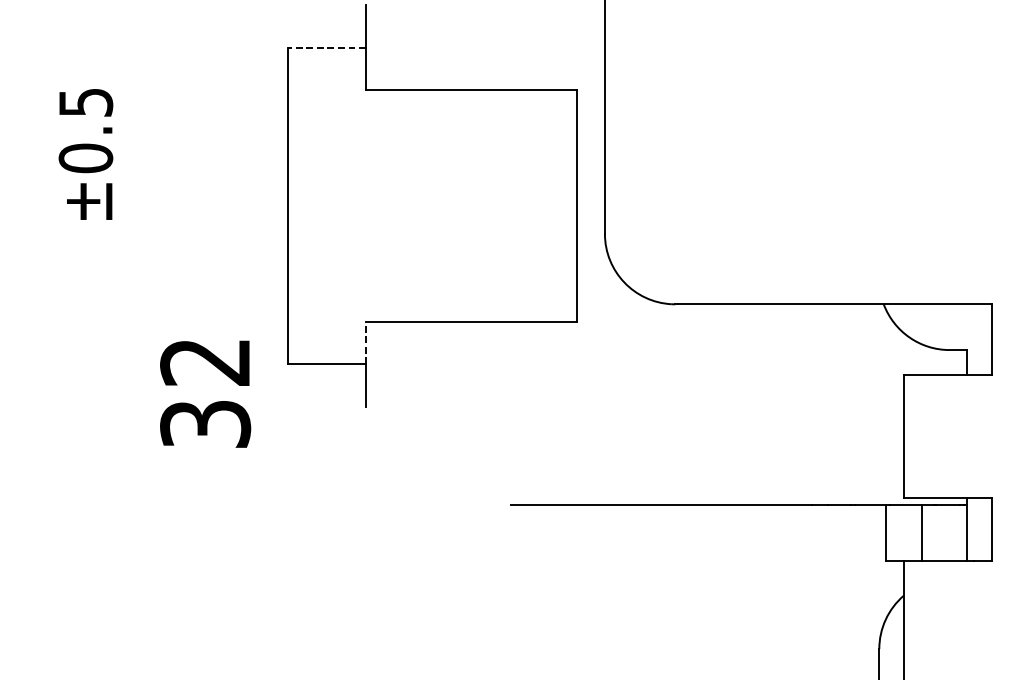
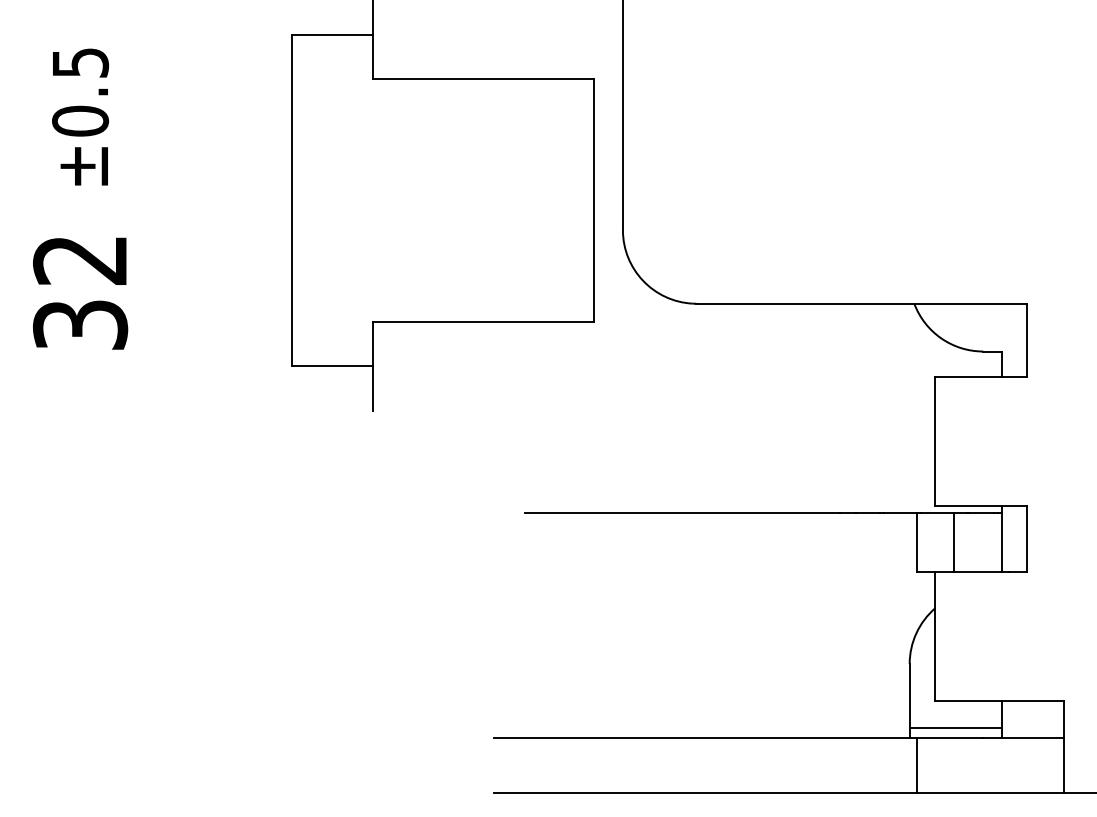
line: (327, 47) -> (332, 35), dashed -> solid
text: (85, 153) -> (80, 116), moved
line: (365, 342) -> (372, 343), dashed -> solid
text: (205, 394) -> (80, 293), moved

